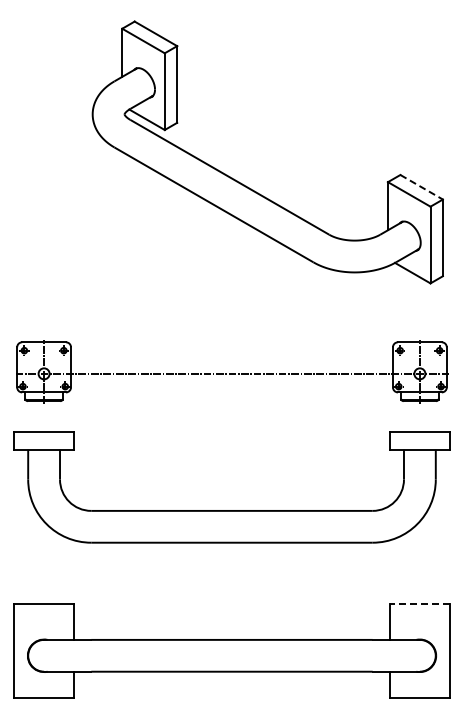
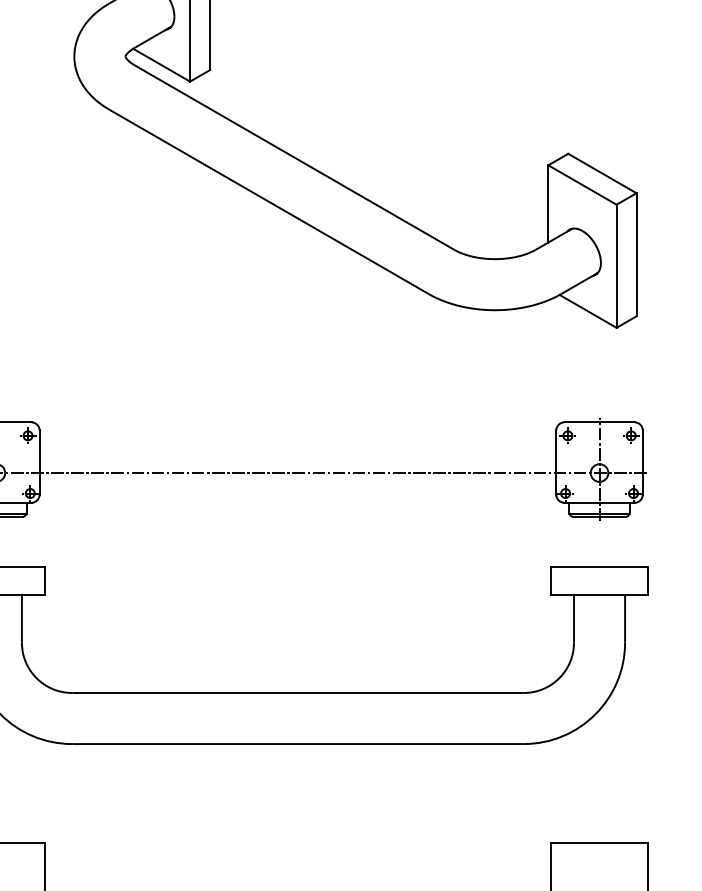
line: (421, 187) -> (602, 173), dashed -> solid
line: (419, 604) -> (598, 843), dashed -> solid

